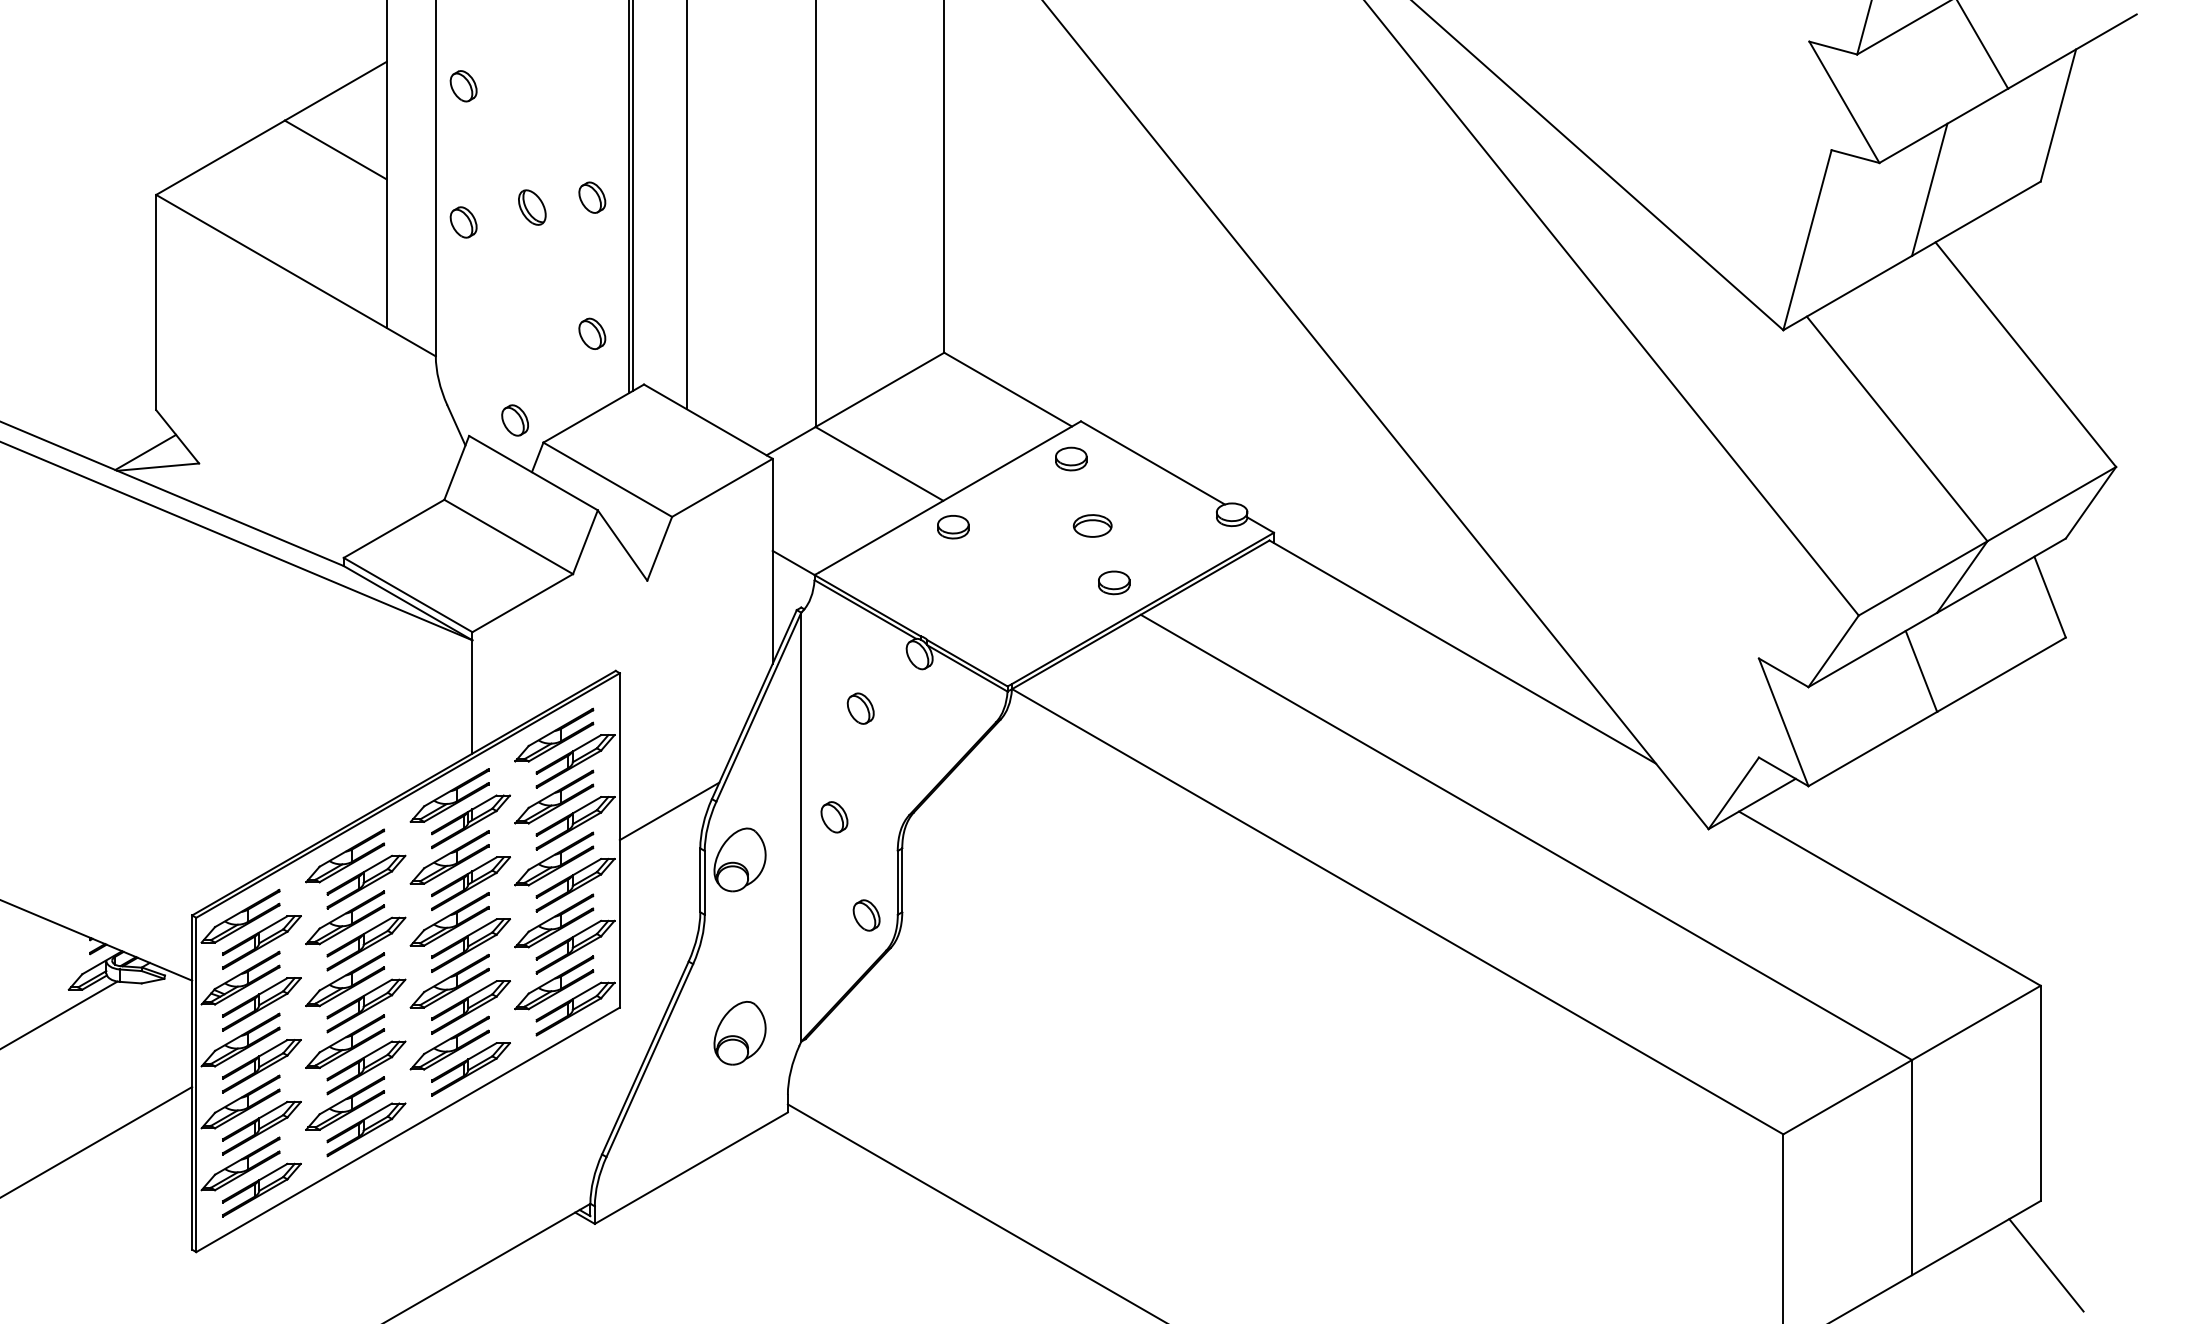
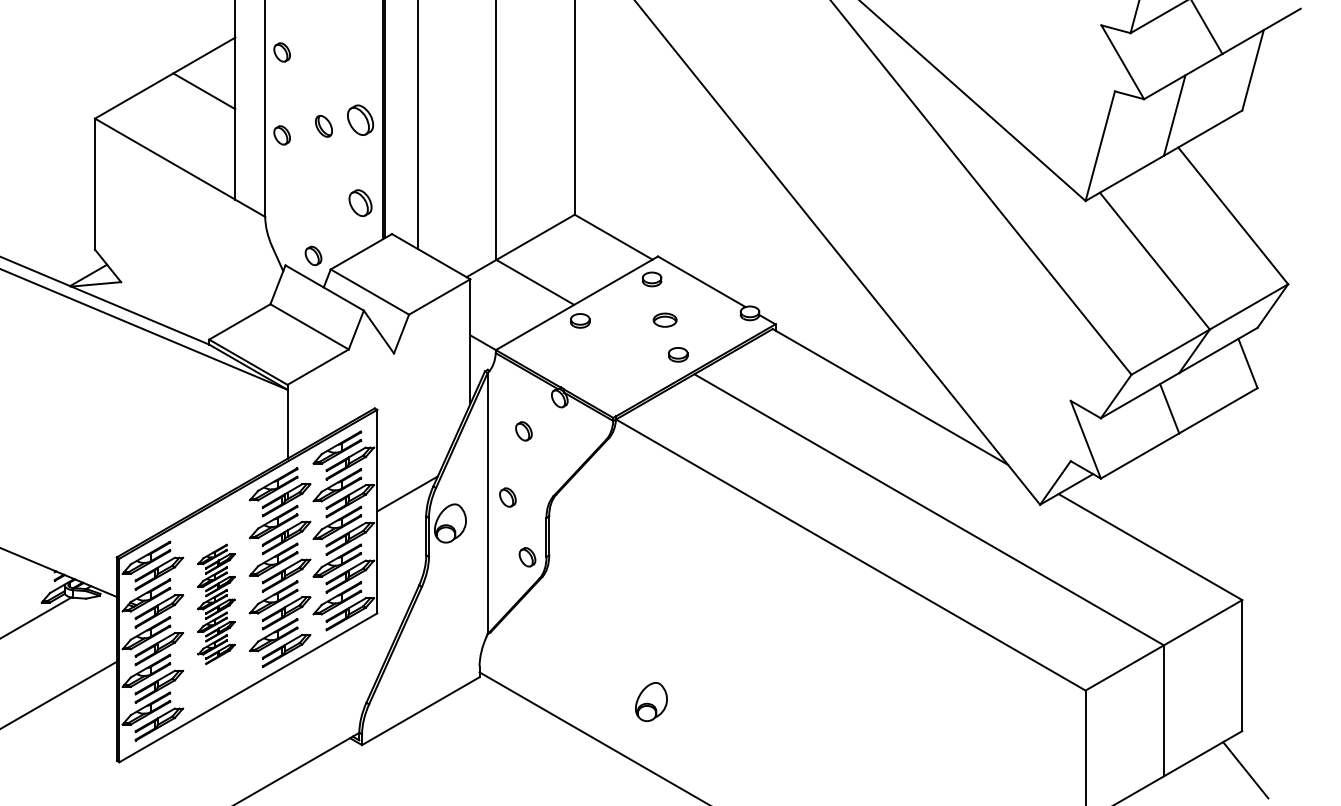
part: (592, 197) -> (360, 120), size x1.6
part: (592, 334) -> (360, 203), size x1.4
part: (355, 992) -> (216, 604), size x0.6
part: (740, 1032) -> (651, 701), moved

